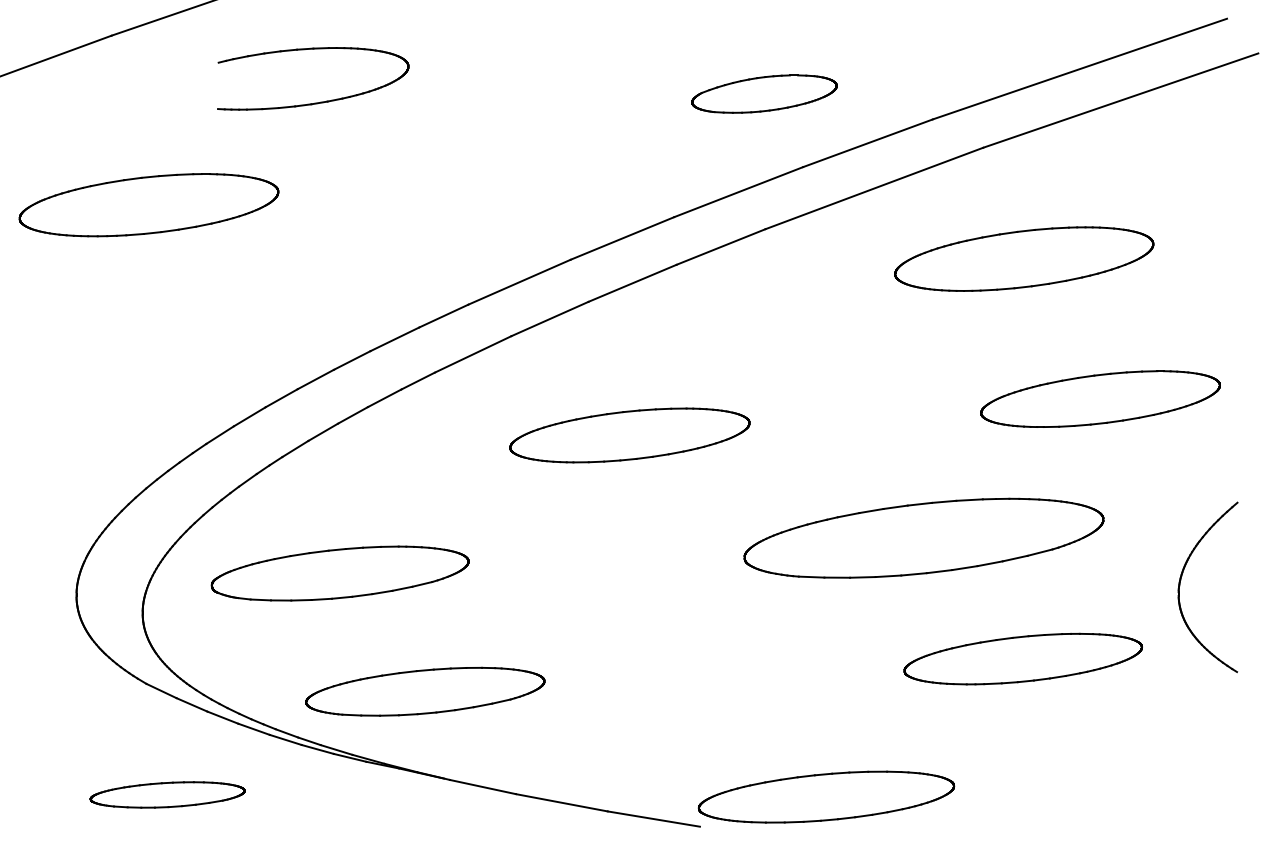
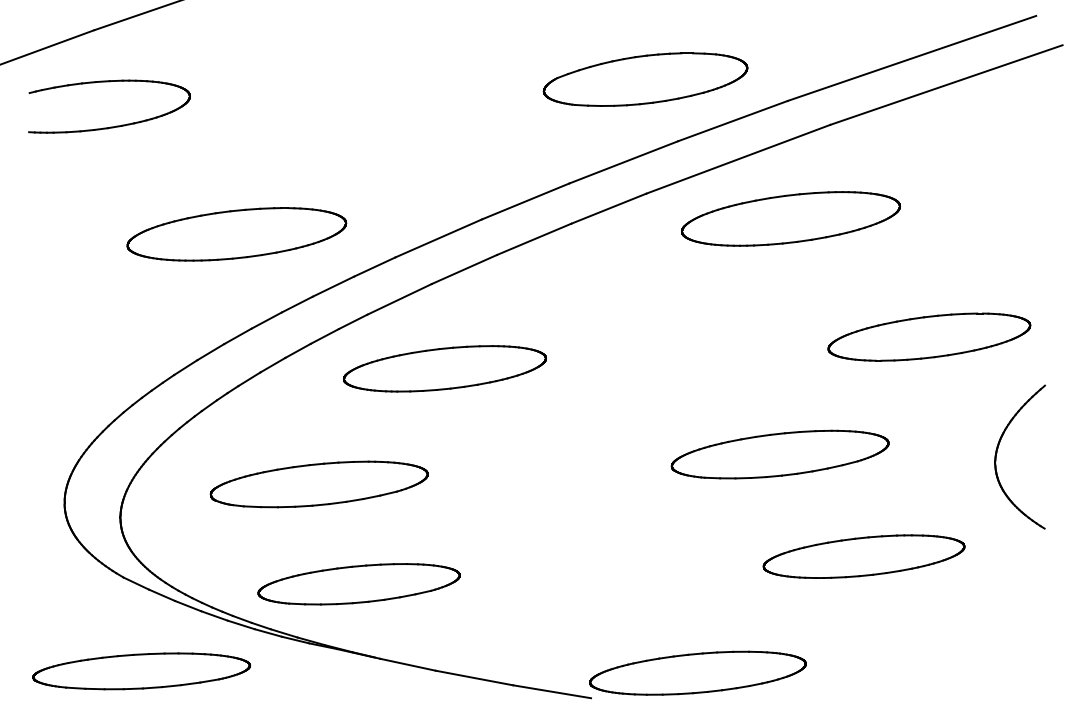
part: (764, 94) -> (645, 79), size x1.67
part: (314, 102) -> (110, 126), moved
part: (148, 205) -> (236, 234), moved
part: (1023, 258) -> (790, 218), moved
part: (629, 435) -> (444, 368), moved
part: (923, 538) -> (779, 454), size x0.71
part: (339, 573) -> (318, 484), moved
part: (1181, 583) -> (997, 453), moved
part: (167, 795) -> (141, 671), size x1.67

